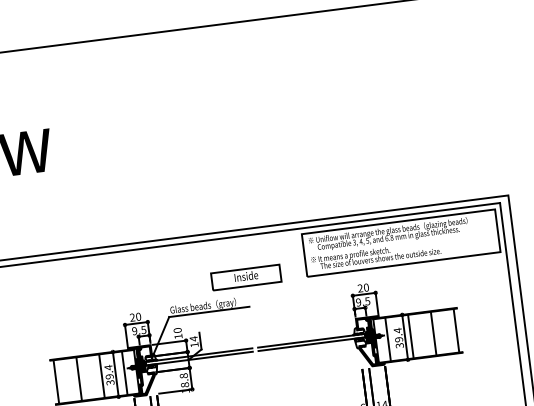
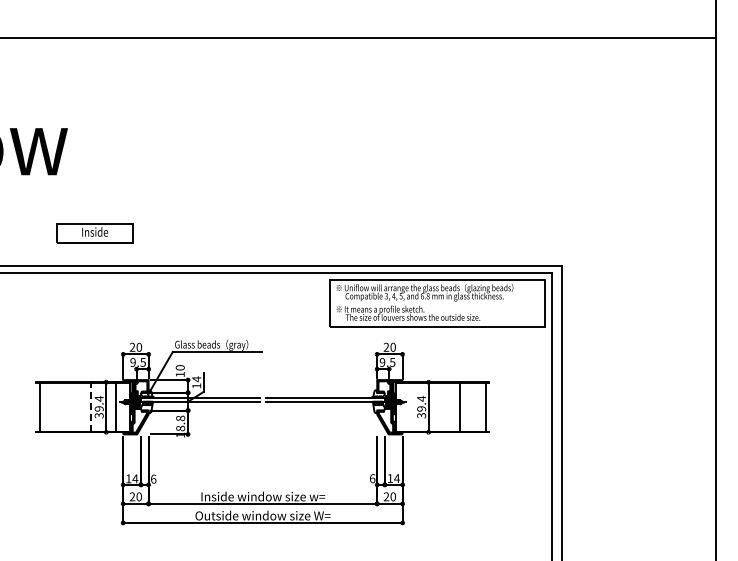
part: (245, 277) -> (94, 233), moved
line: (411, 336) -> (435, 407), removed
line: (387, 339) -> (409, 407), removed
line: (101, 375) -> (90, 406), solid -> dashed
line: (79, 379) -> (65, 407), removed

